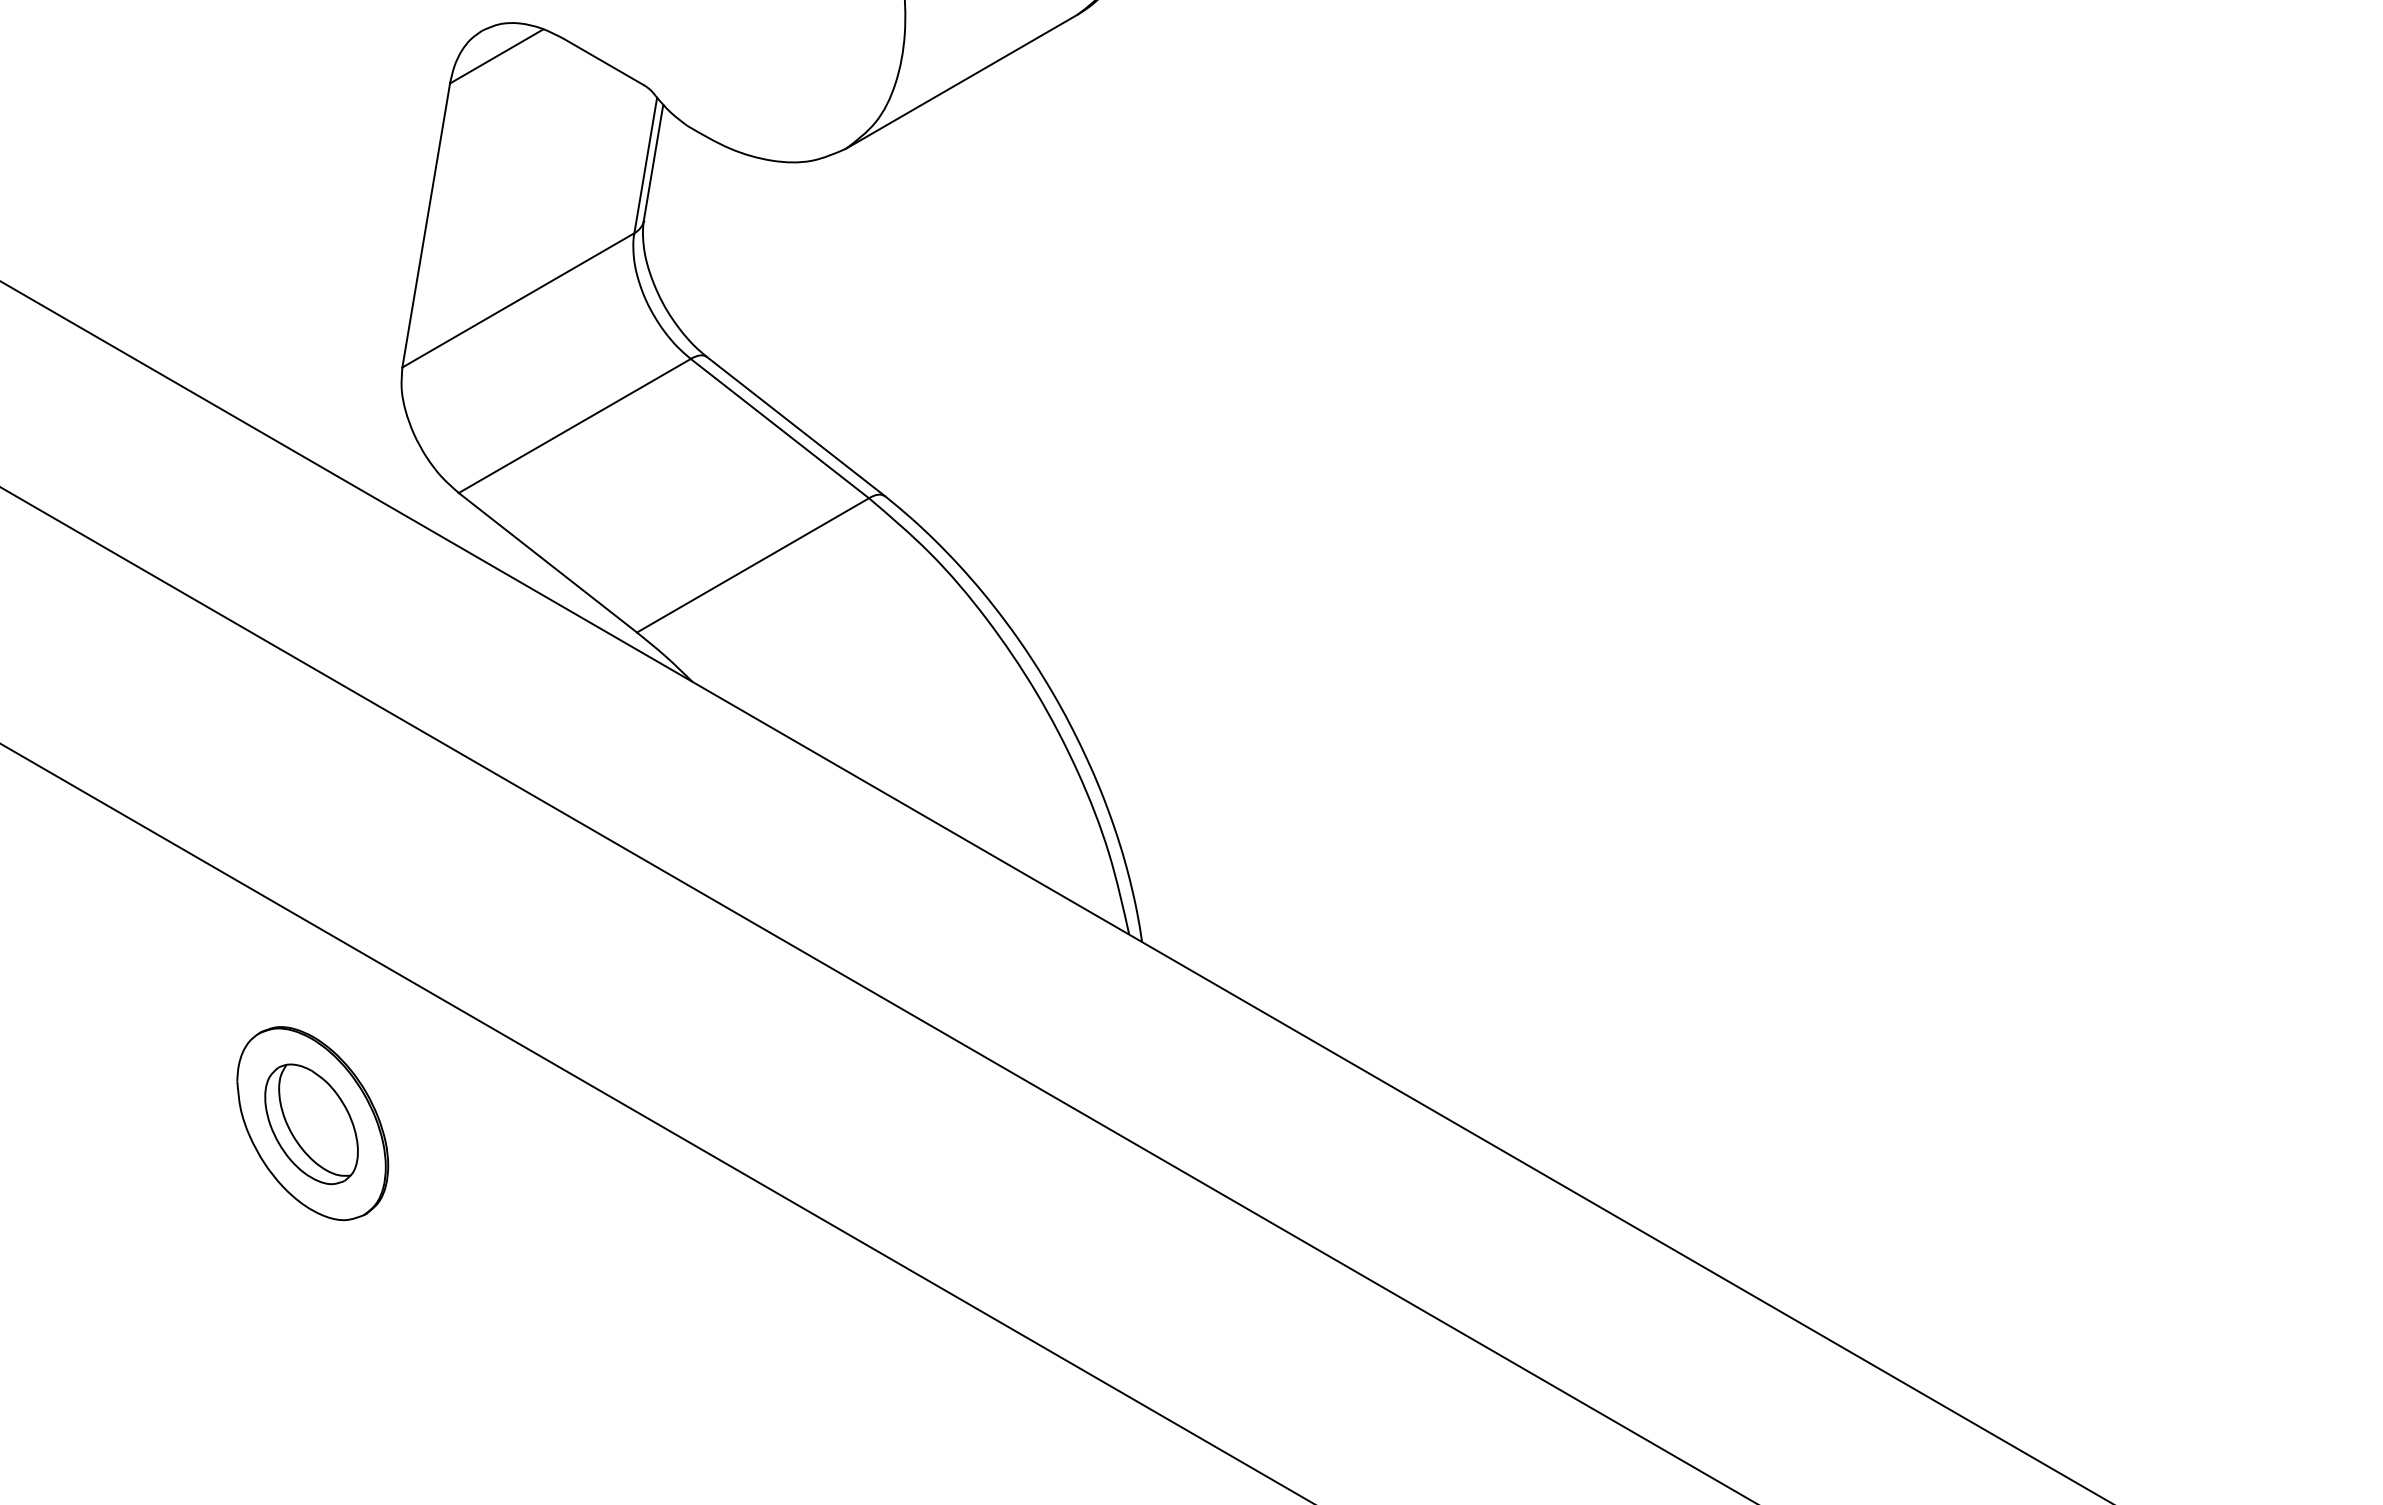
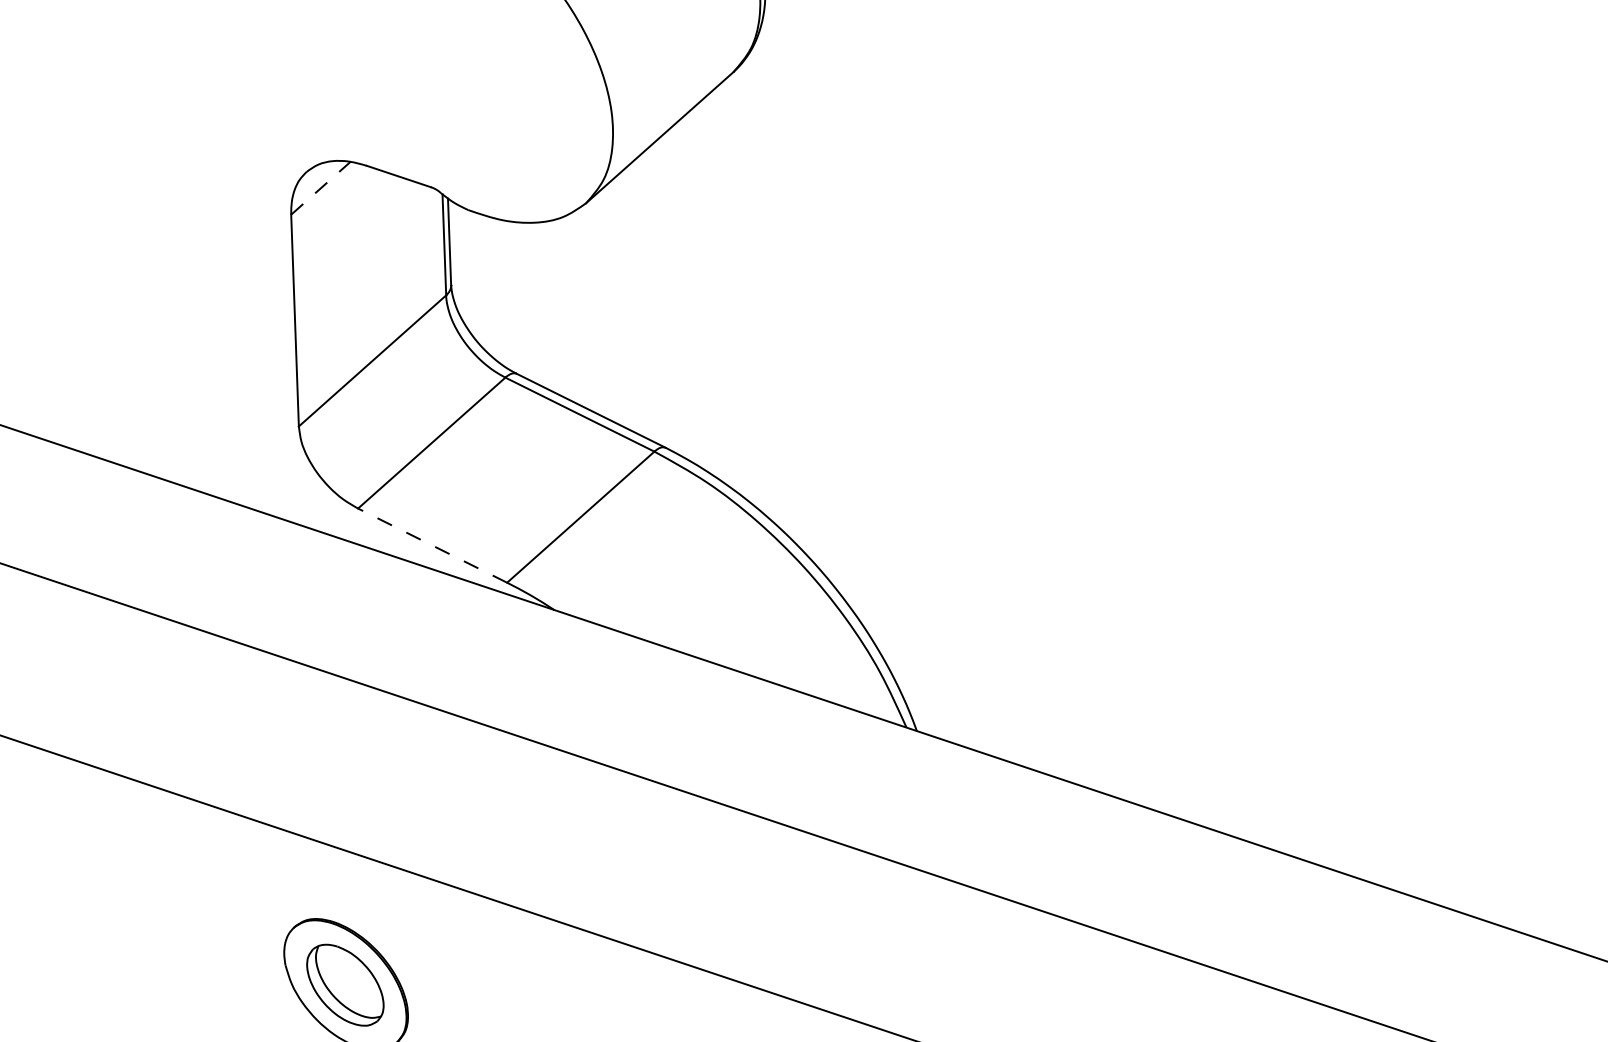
line: (497, 56) -> (321, 188), solid -> dashed
line: (547, 562) -> (432, 545), solid -> dashed

